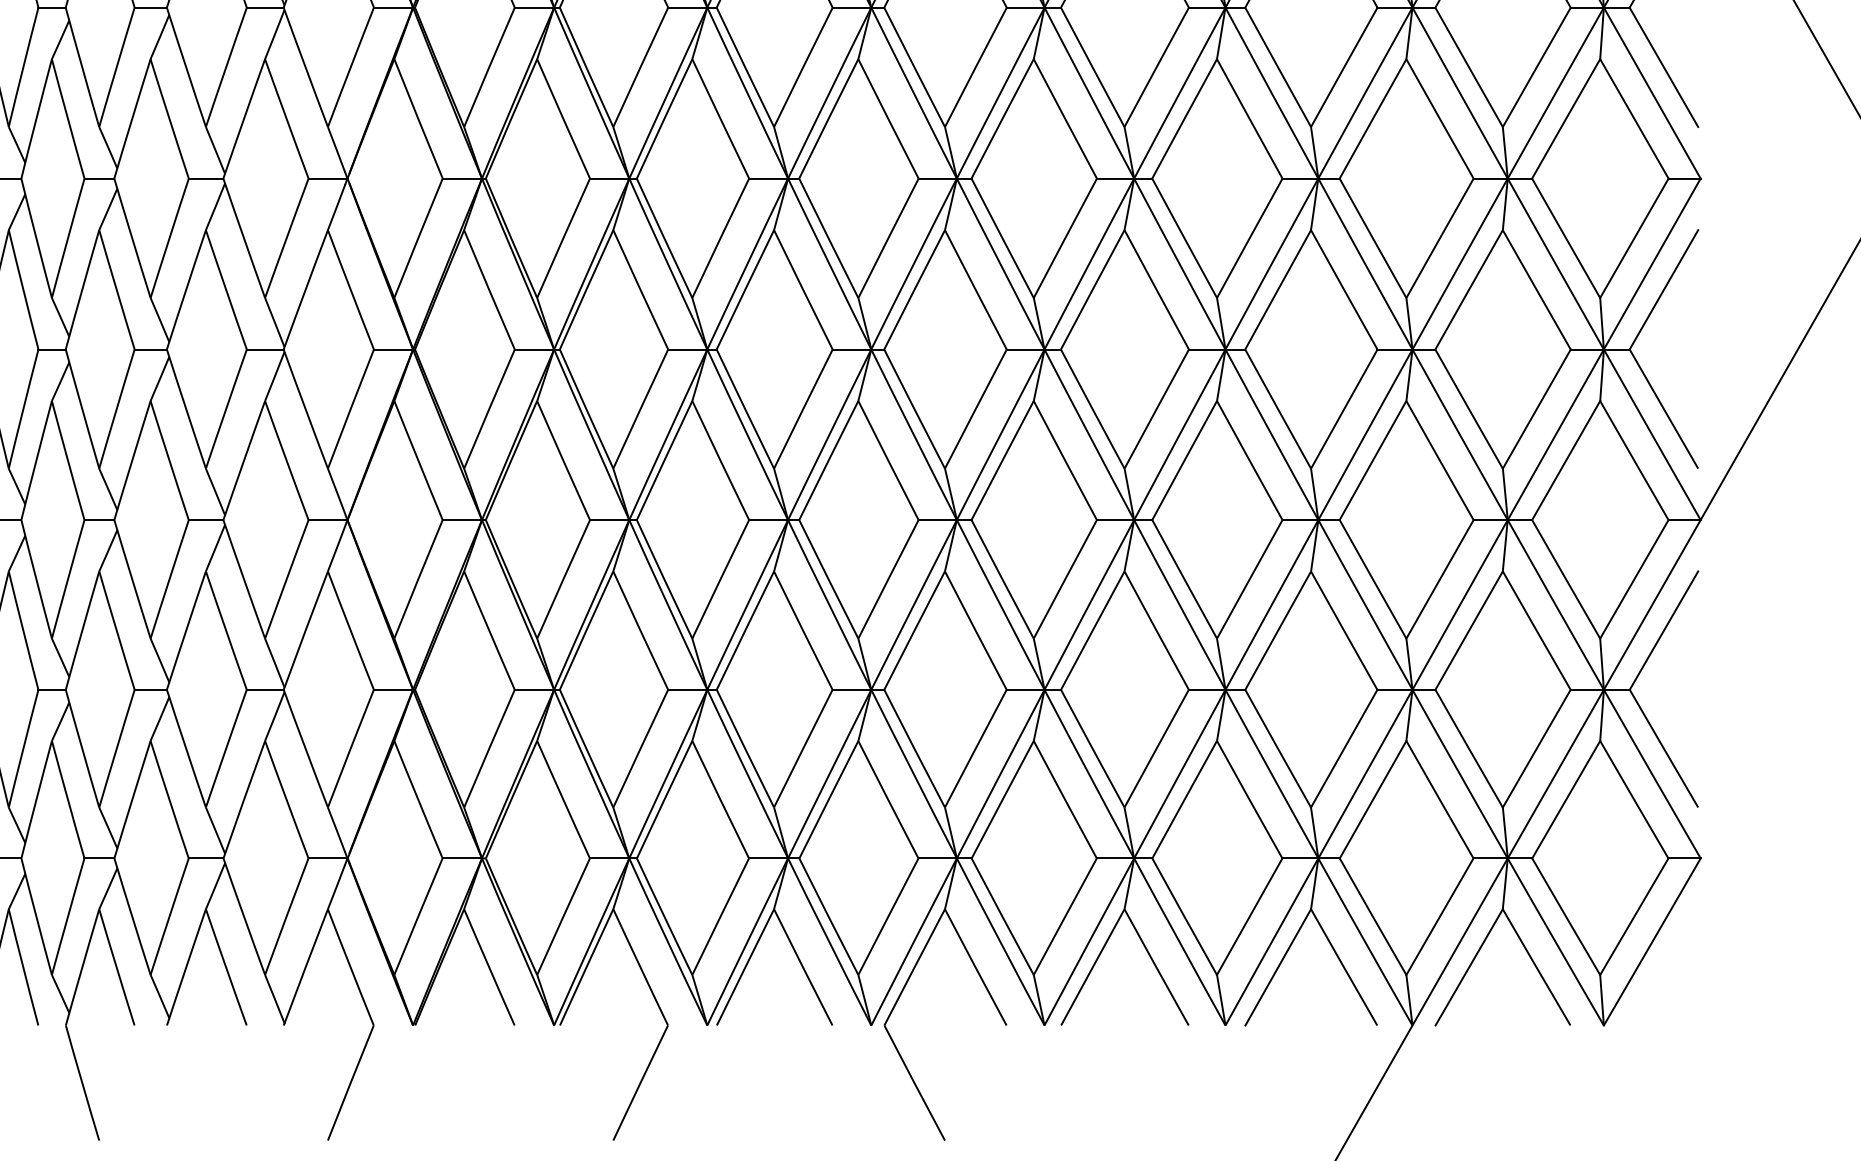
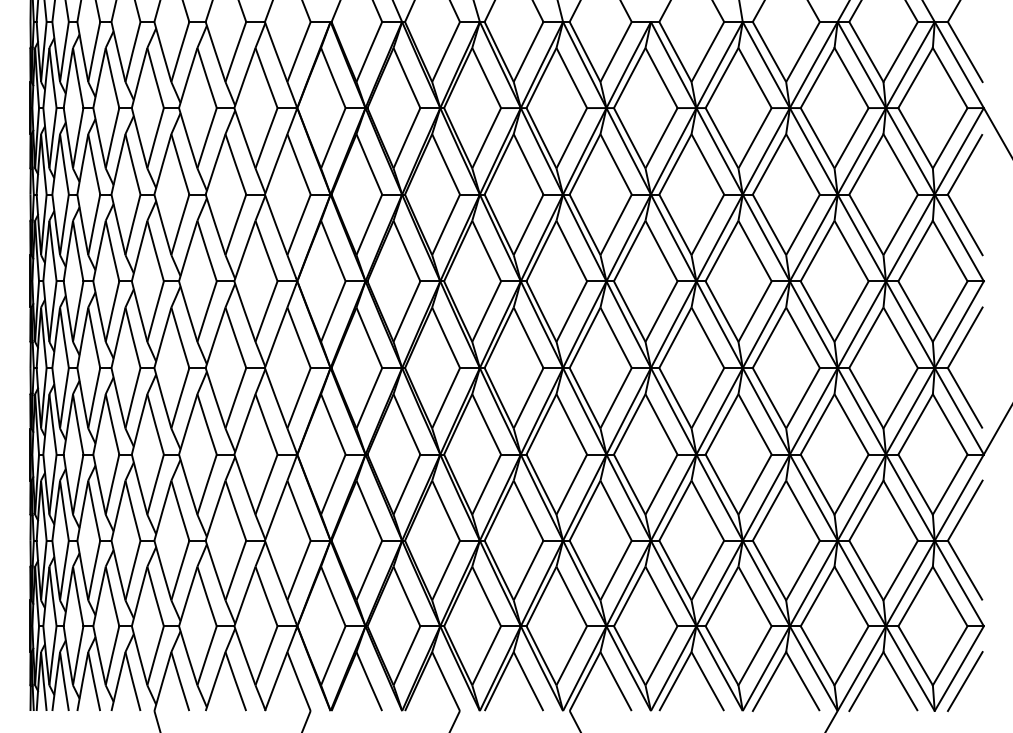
line: (1662, 967) -> (964, 681), added

